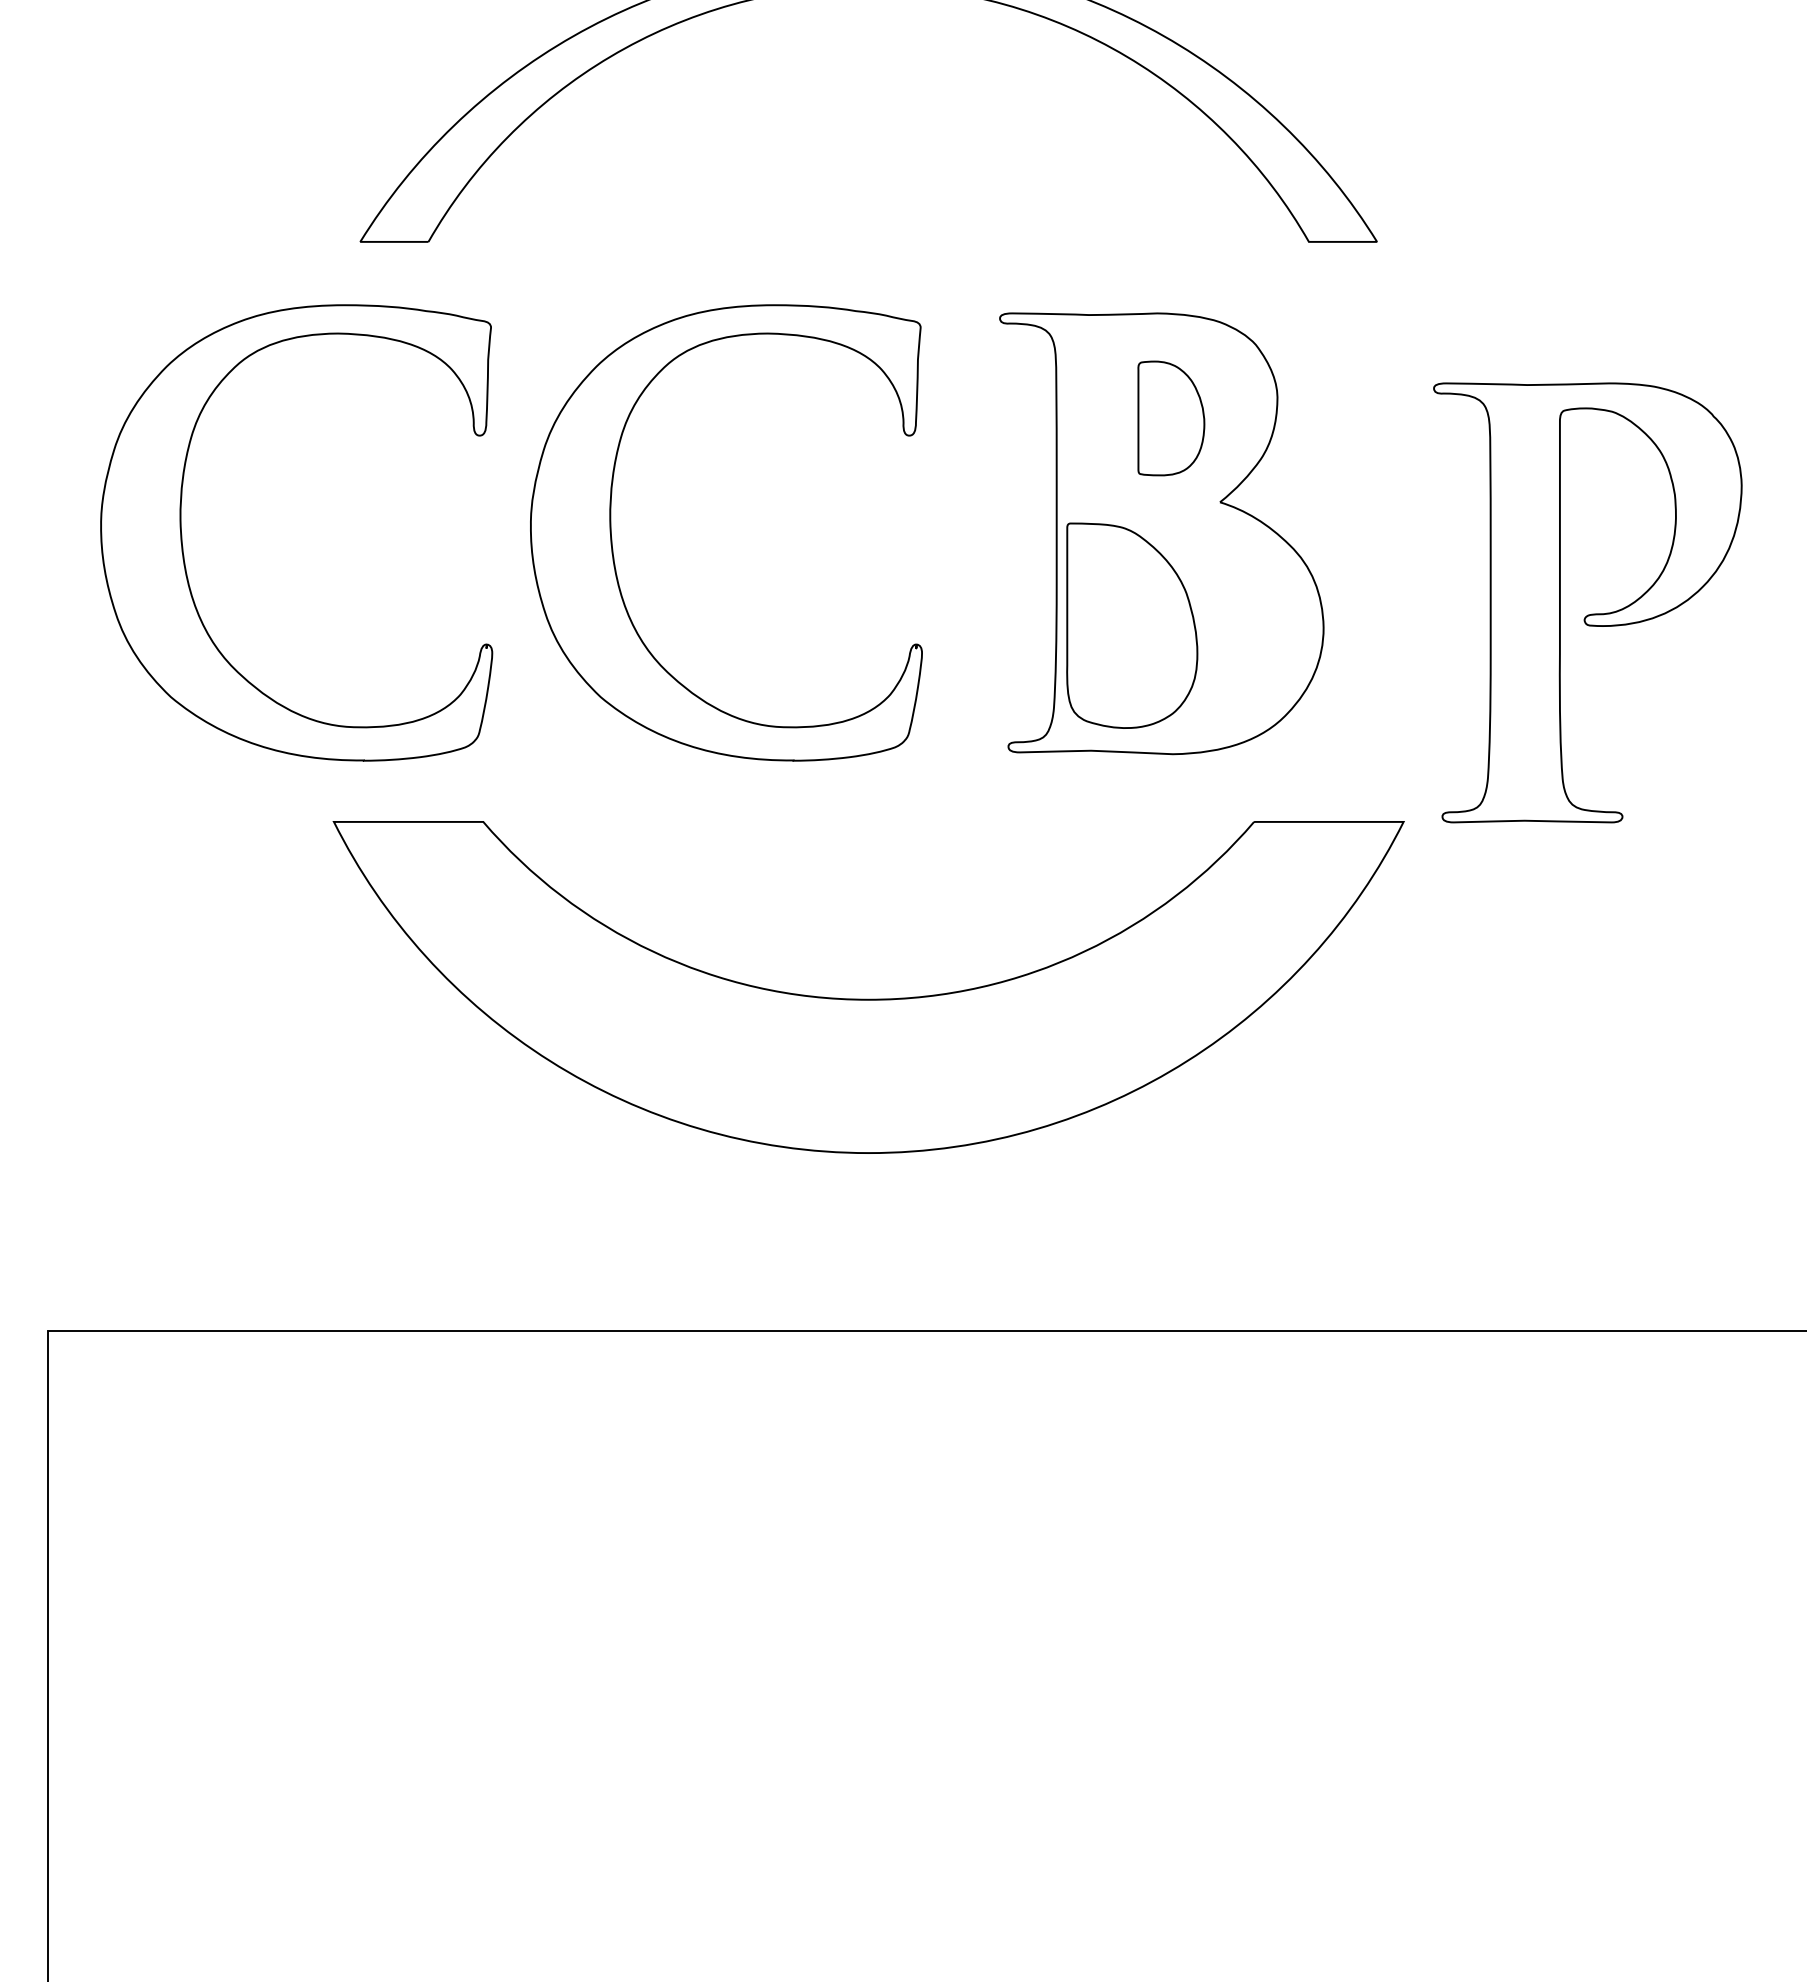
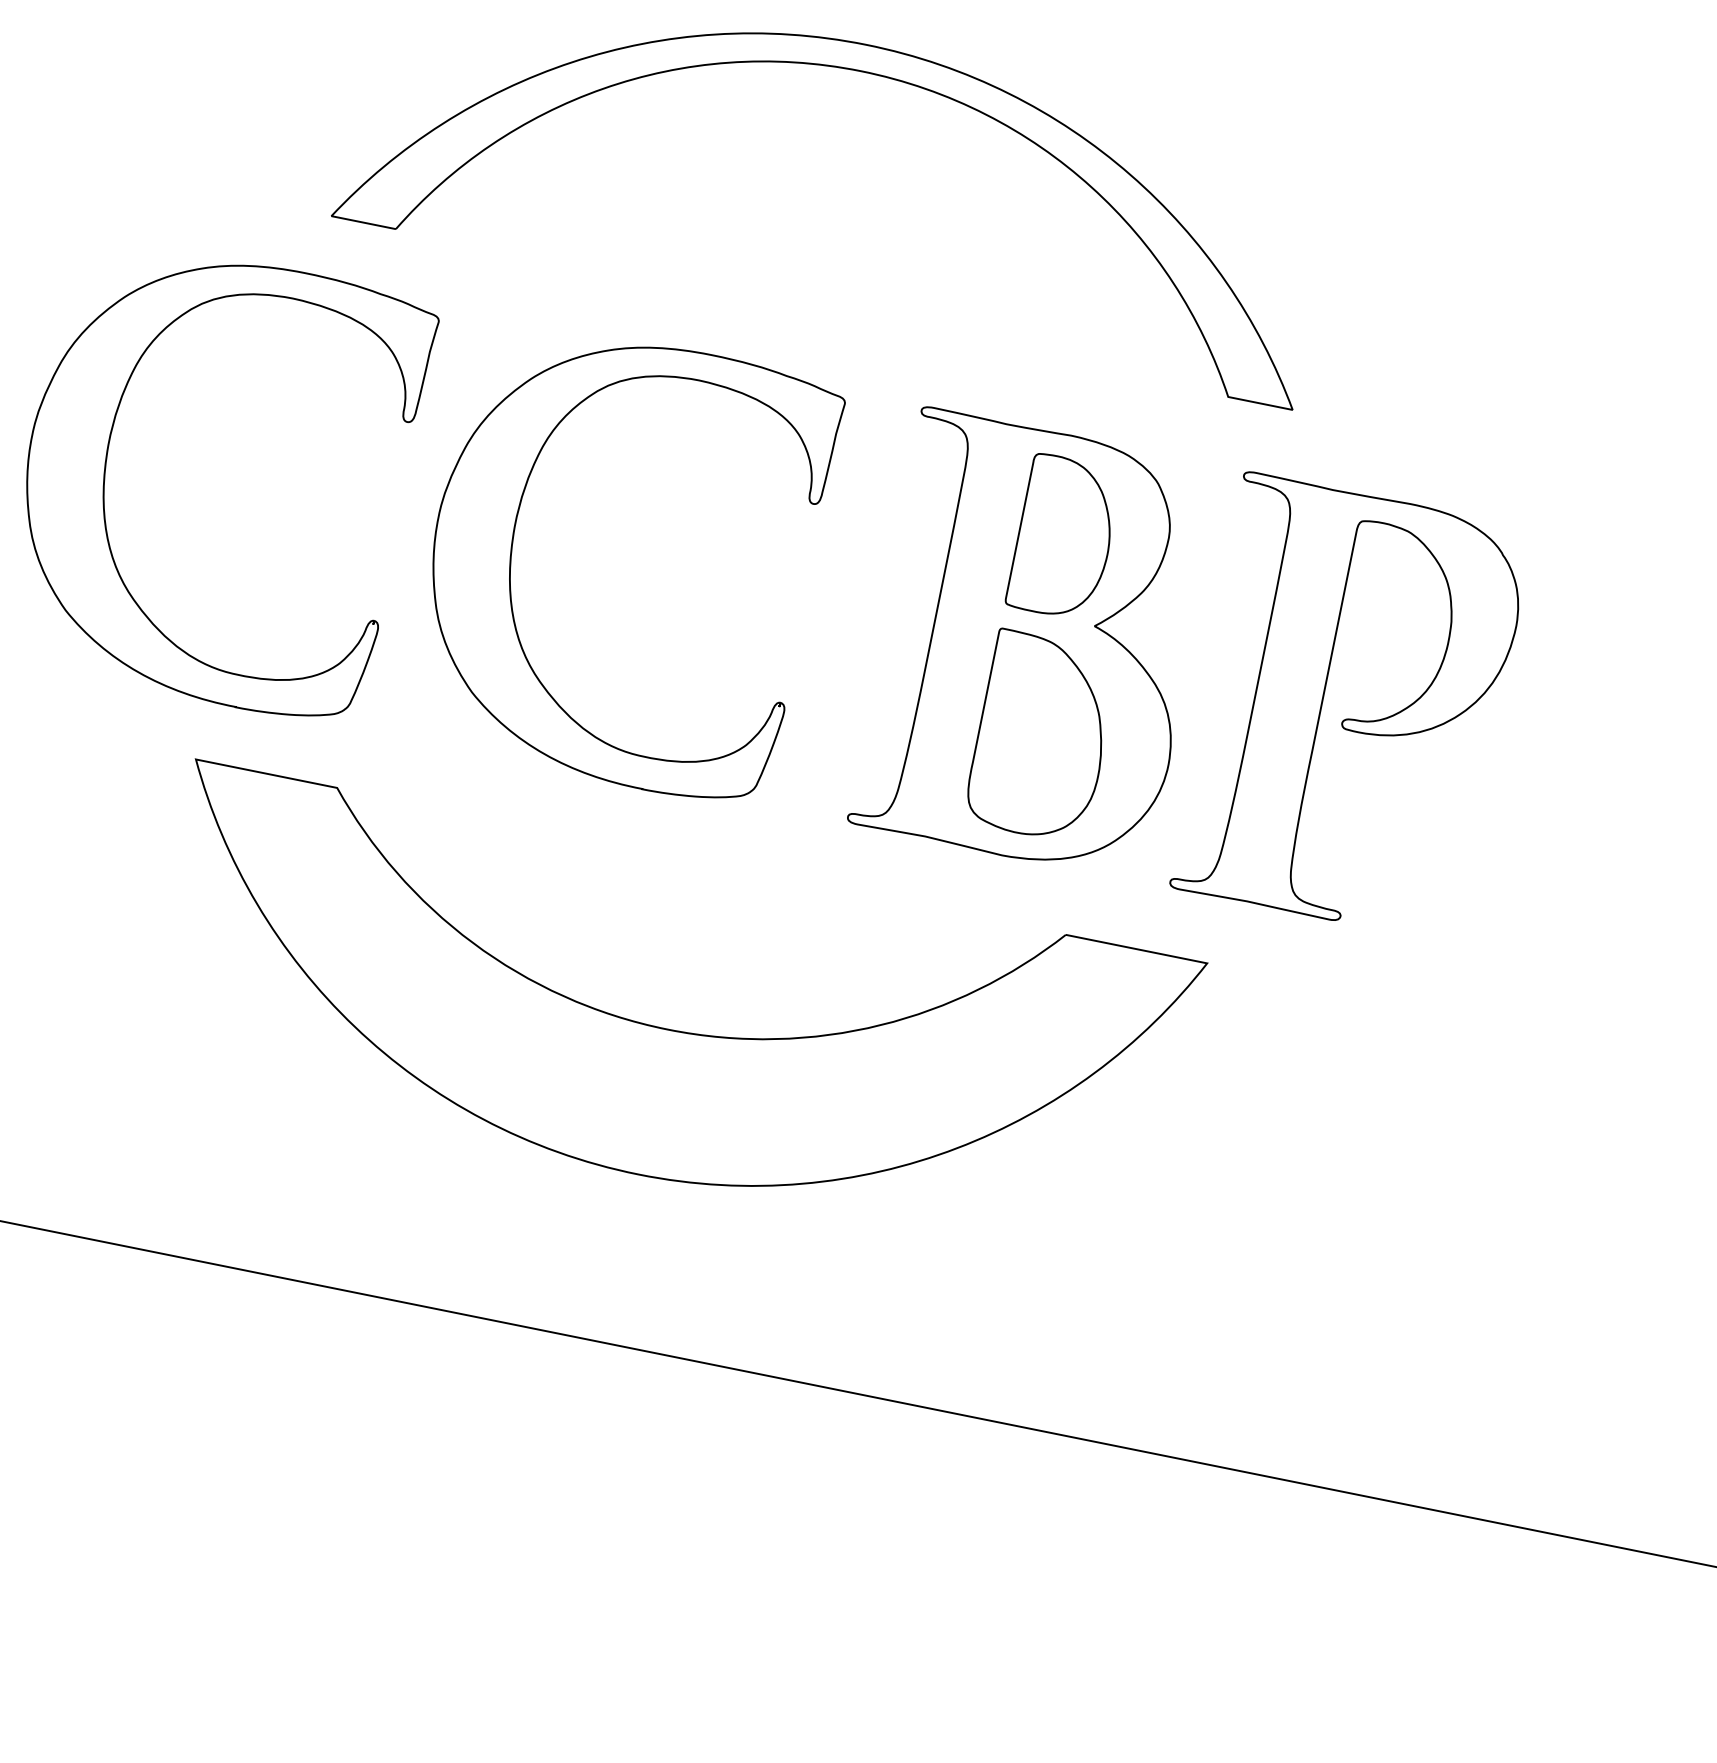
part: (1171, 418) -> (1064, 537), size x1.43
part: (1591, 613) -> (1349, 718), moved
part: (1132, 625) -> (1042, 736), moved

